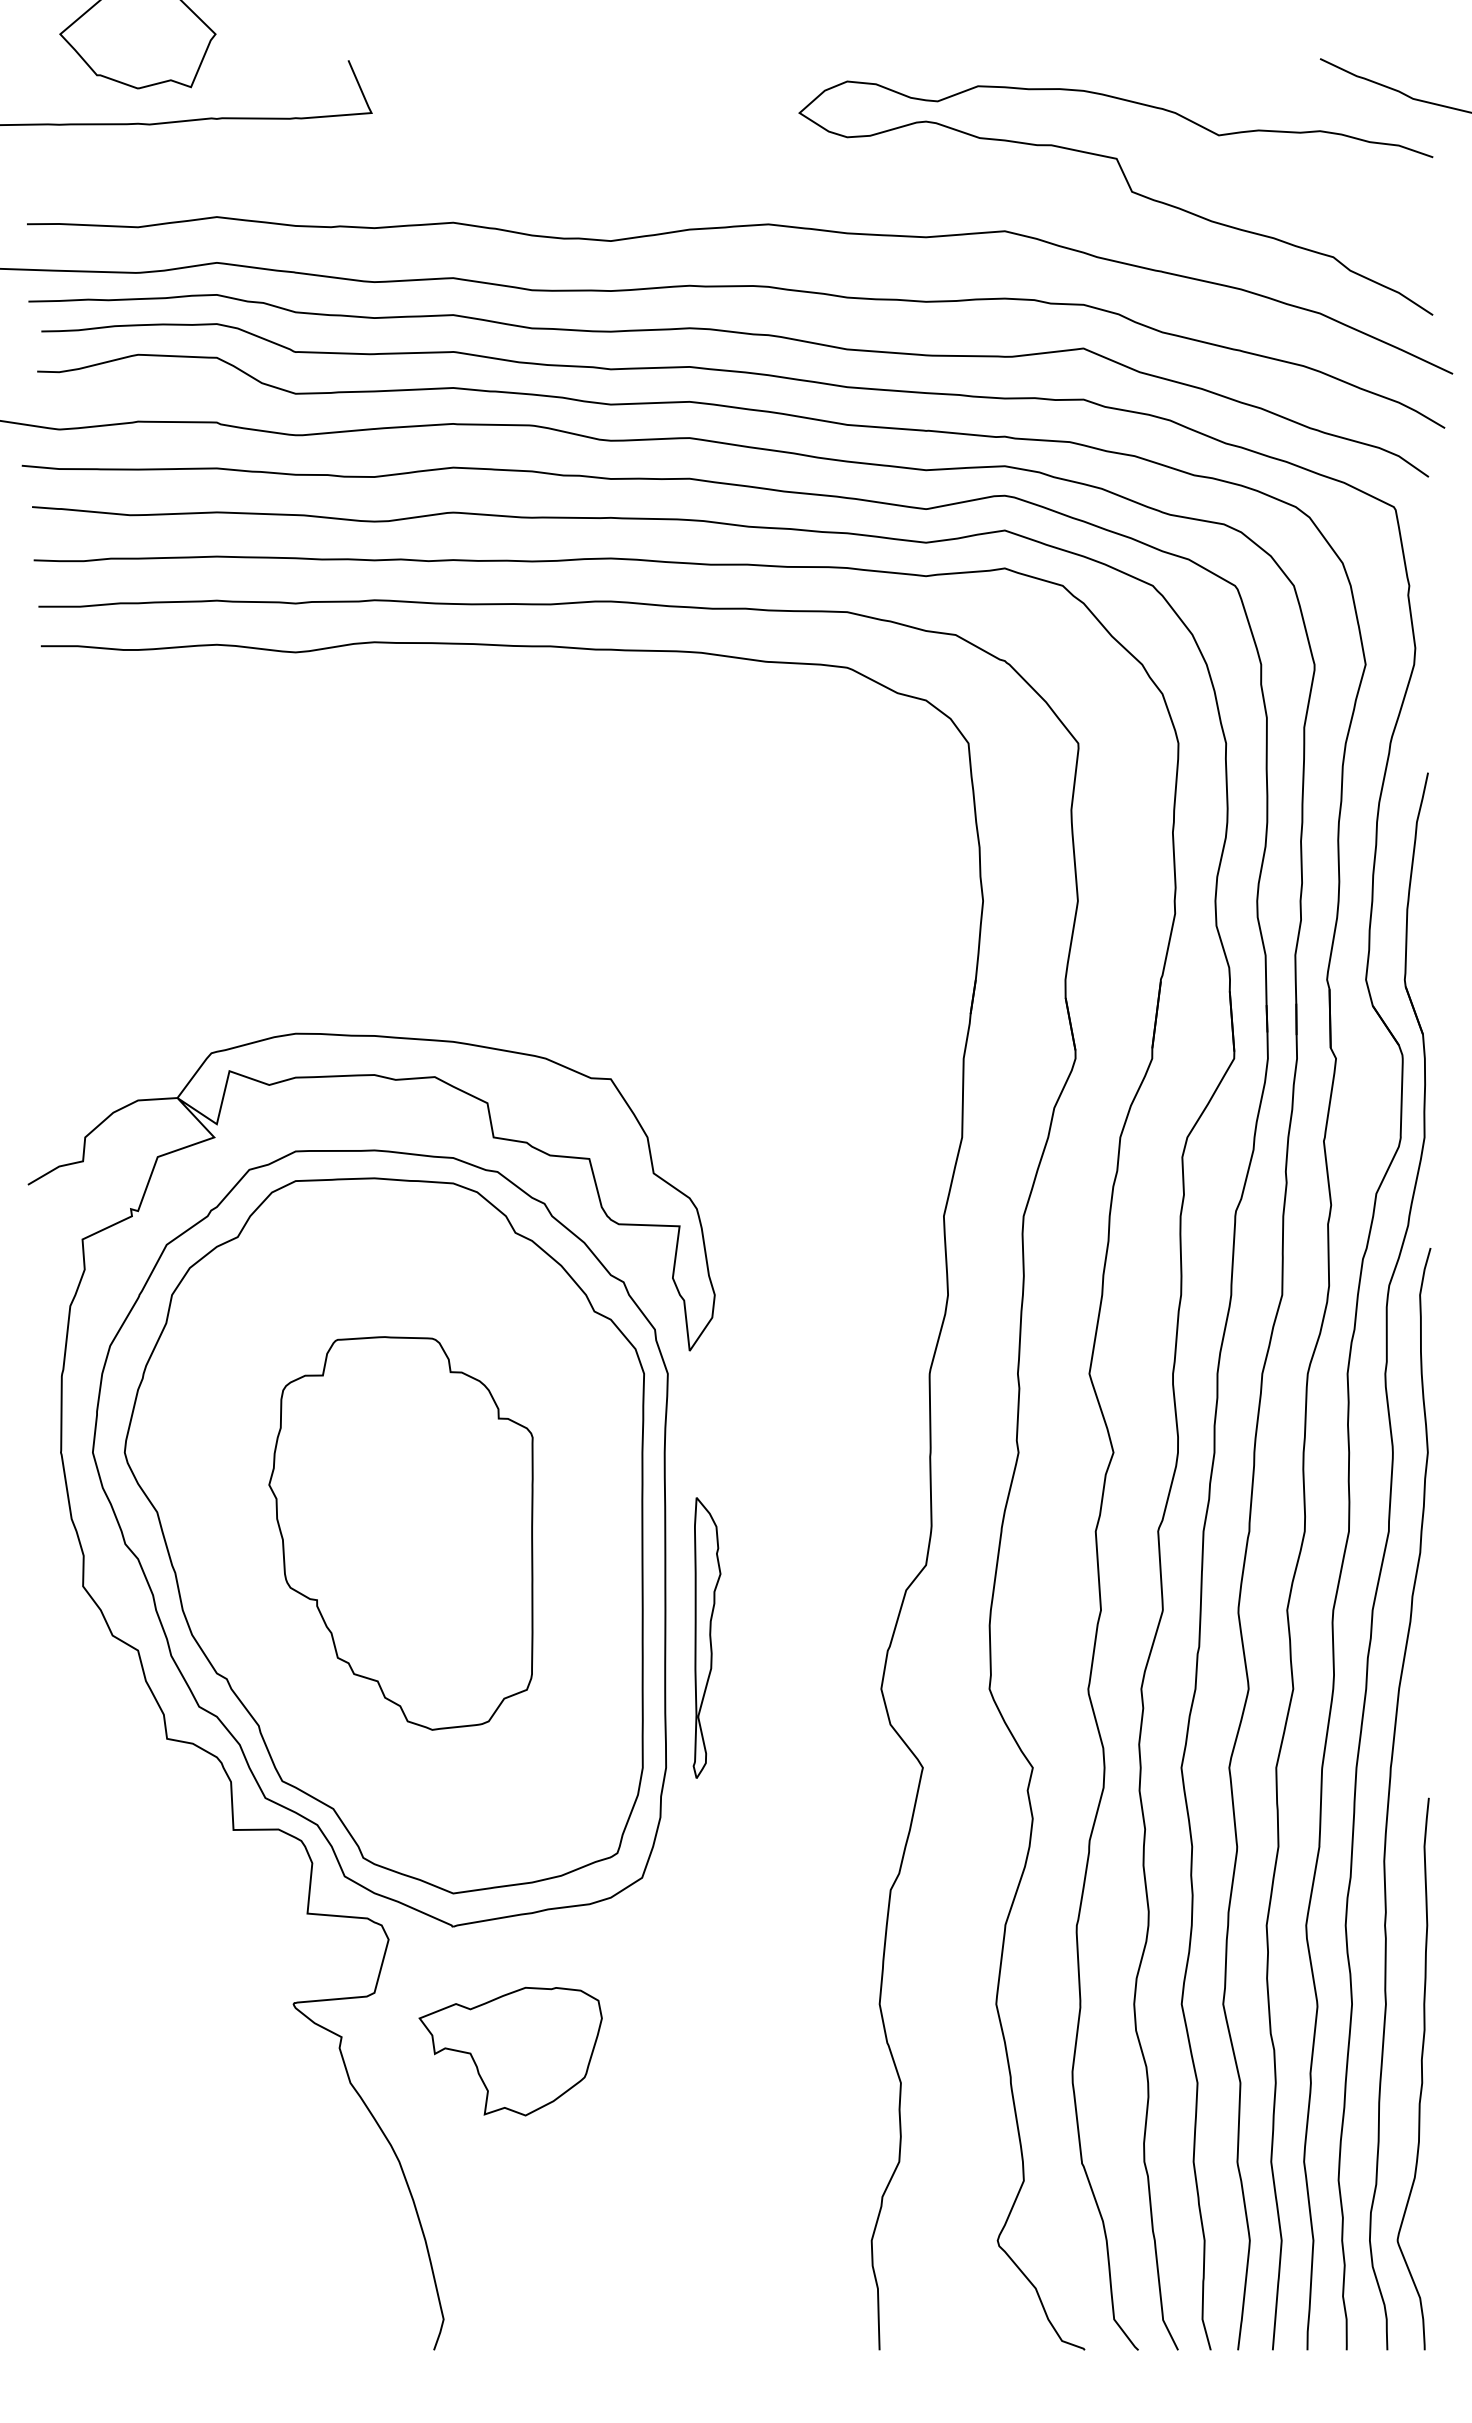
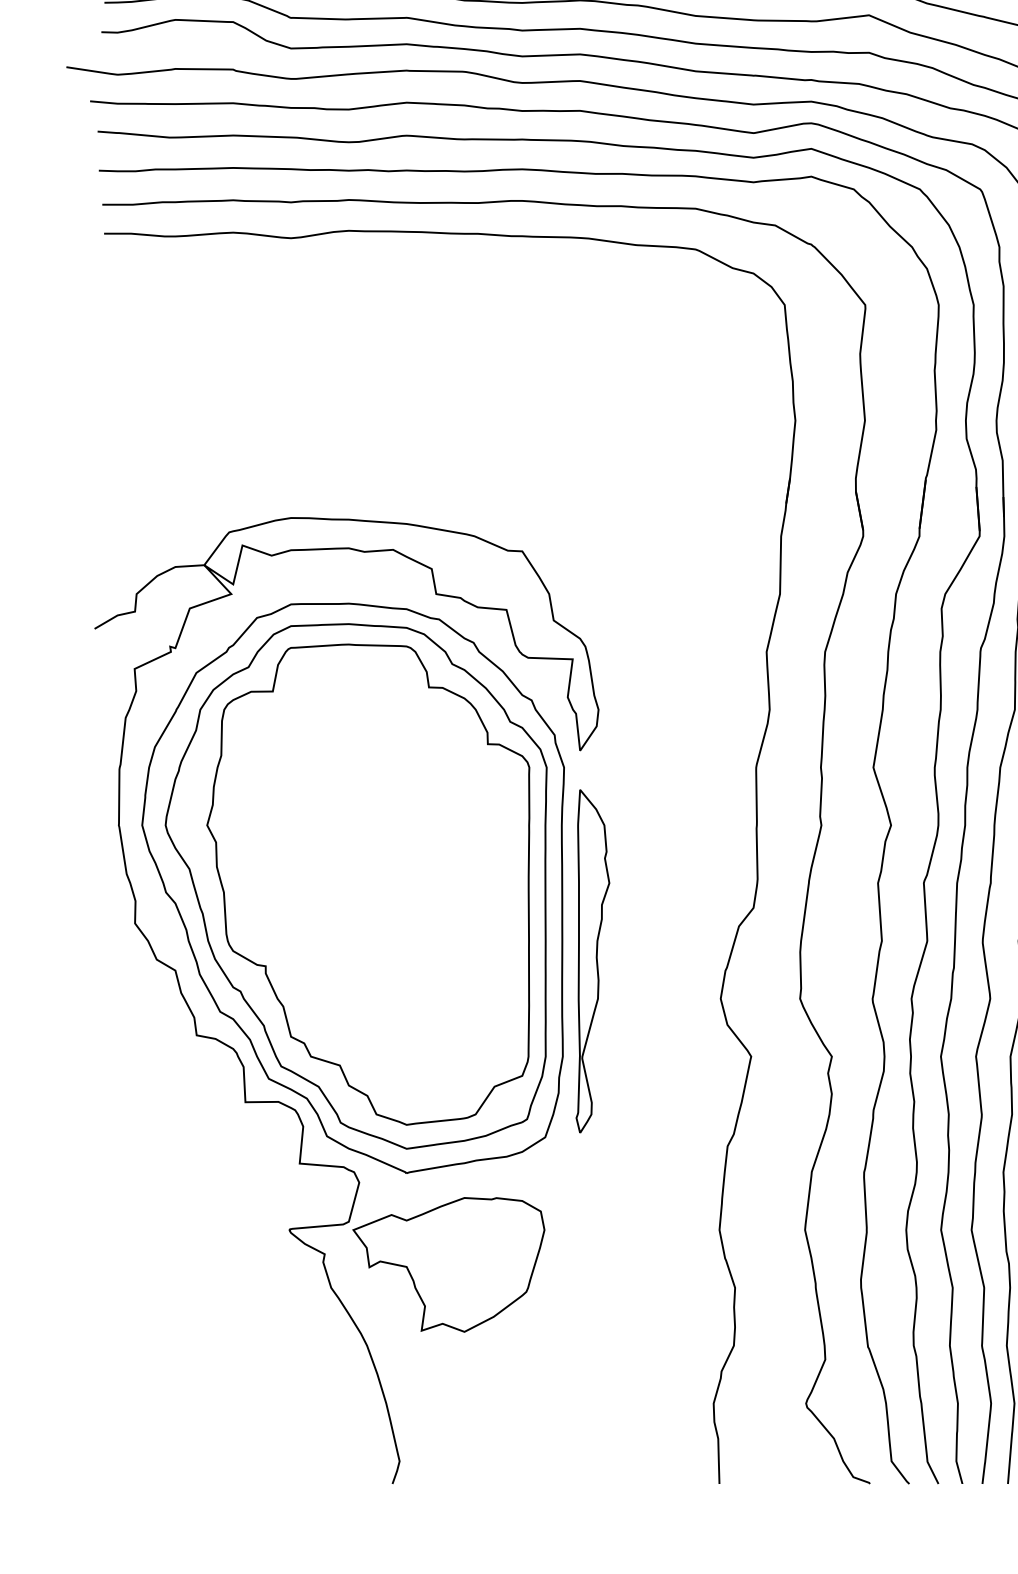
part: (400, 1533) -> (367, 884), size x1.67
part: (706, 1637) -> (592, 961), size x1.67
part: (510, 2051) -> (448, 1264), size x1.43

